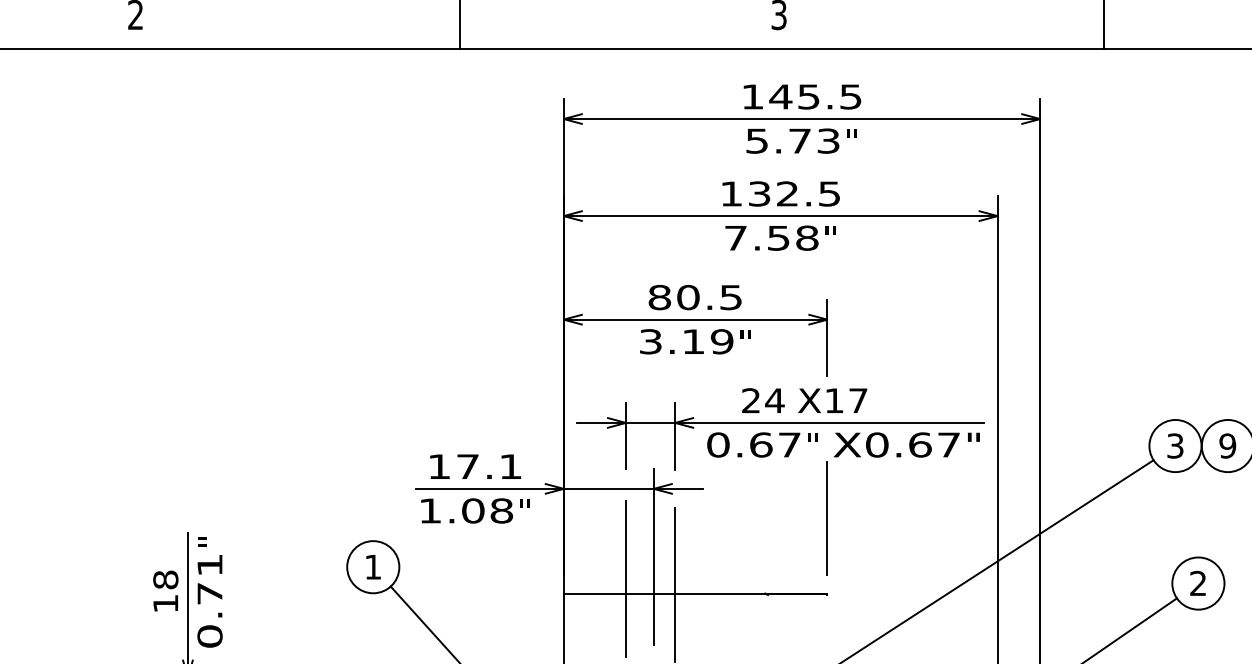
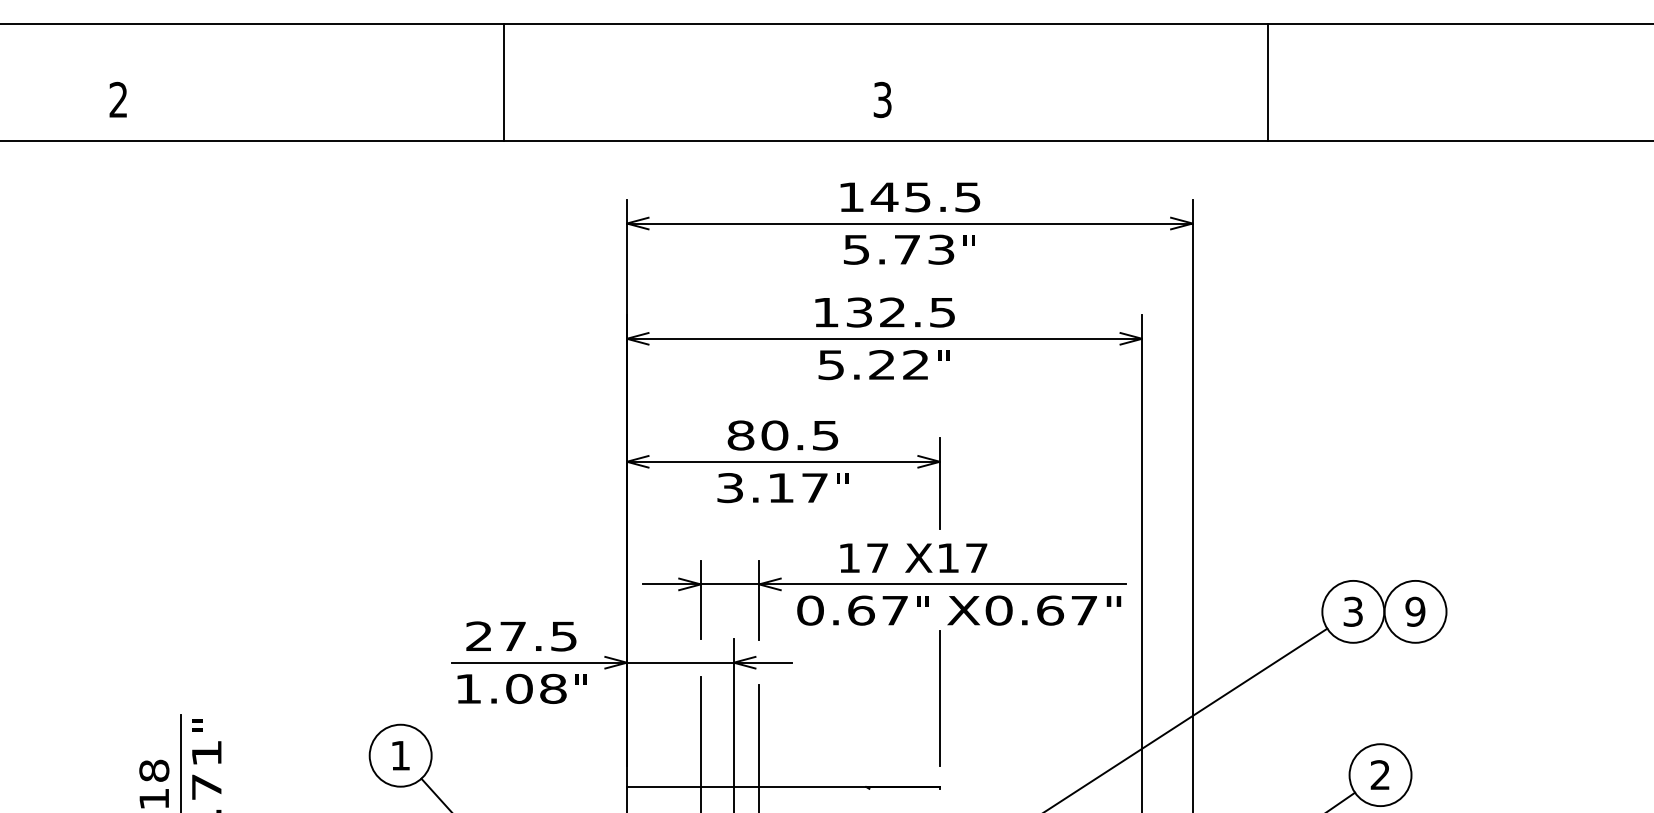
text: (771, 238) -> (873, 365), 7.58 -> 5.22
text: (721, 342) -> (814, 488), 3.19 -> 3.17
text: (763, 400) -> (863, 557), 24 -> 17
text: (475, 466) -> (521, 636), 17.1 -> 27.5

